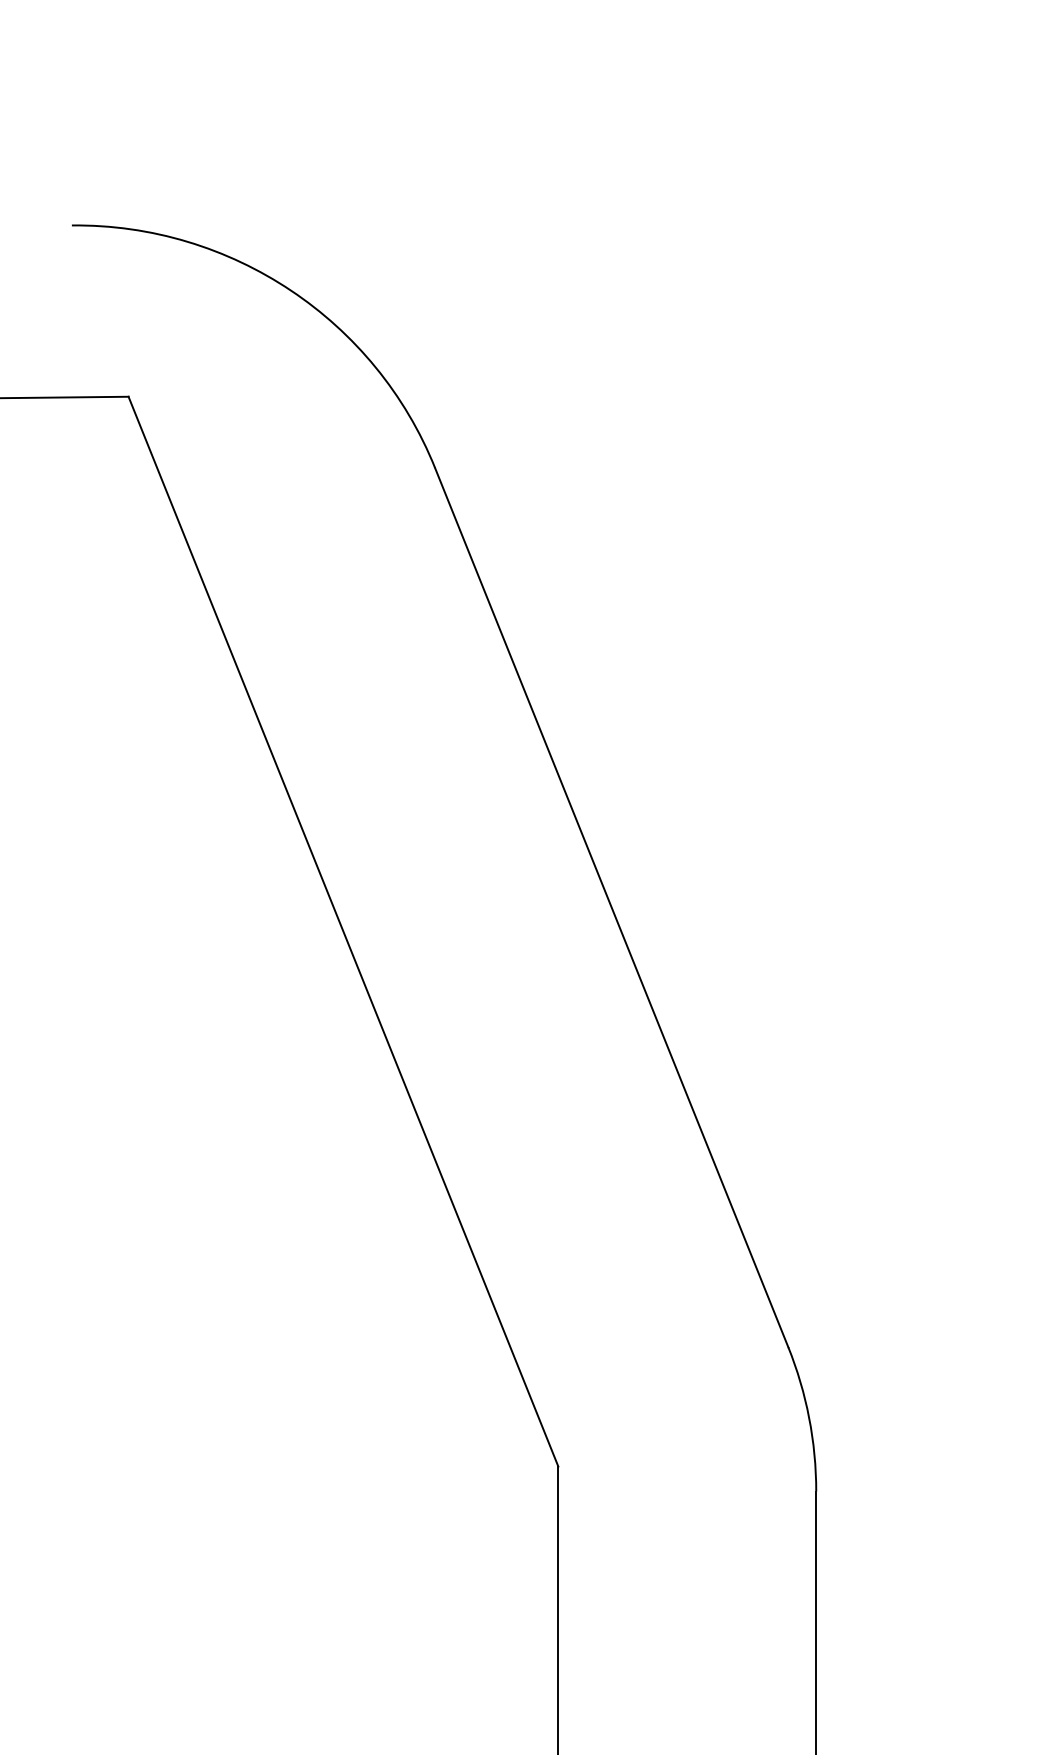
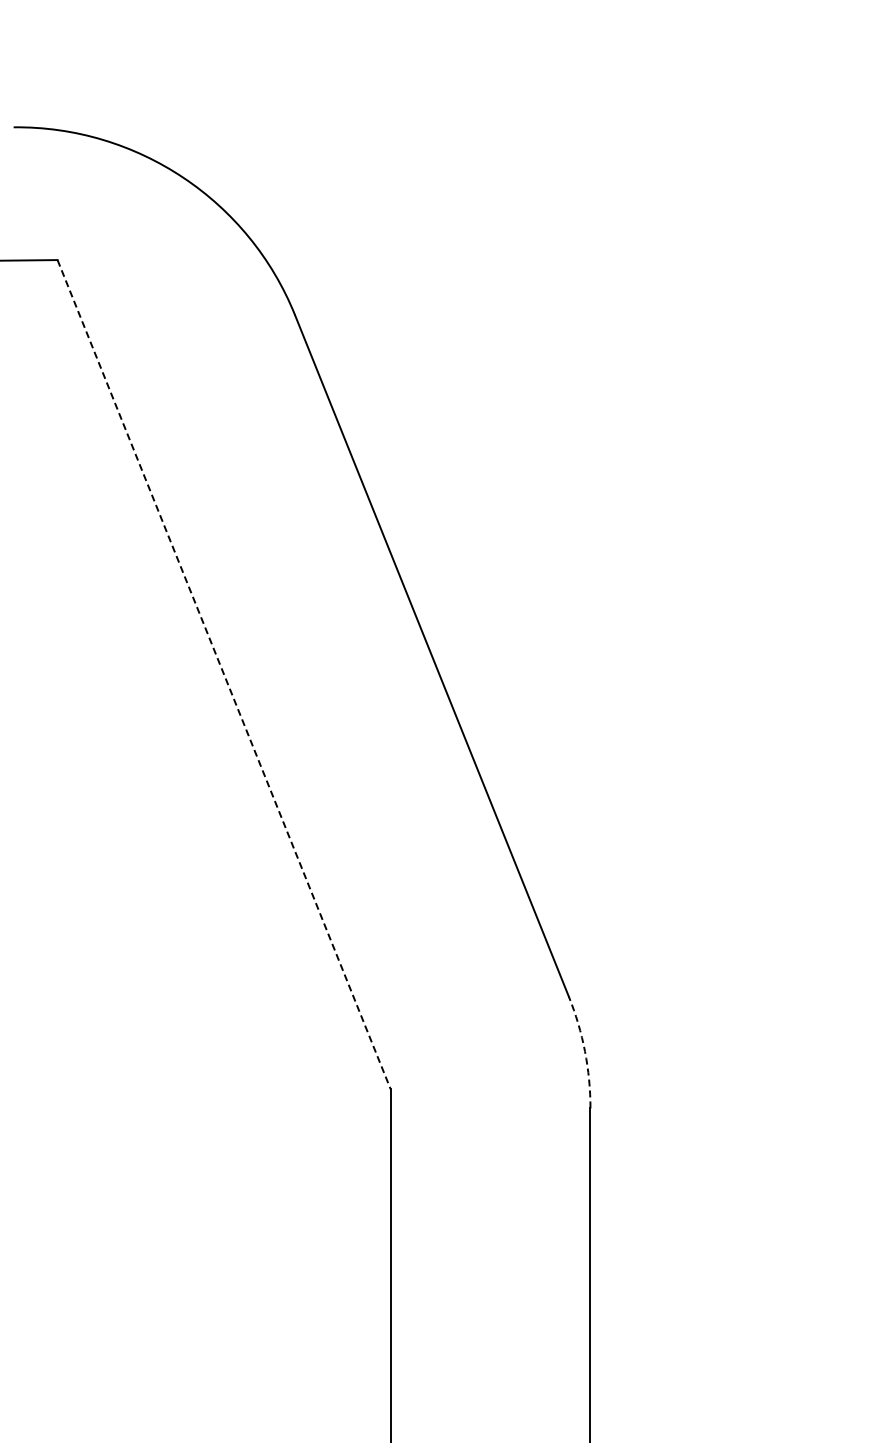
line: (343, 931) -> (224, 674), solid -> dashed
arc: (809, 1418) -> (585, 1051), solid -> dashed

